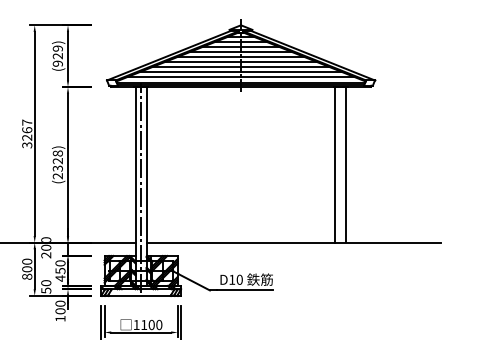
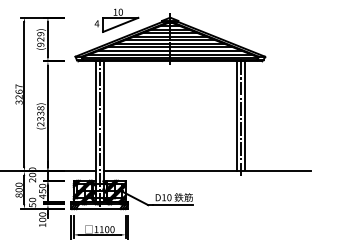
part: (165, 29) -> (116, 20), added
text: (57, 161) -> (40, 113), (2328) -> (2338)
line: (340, 166) -> (240, 117), added

